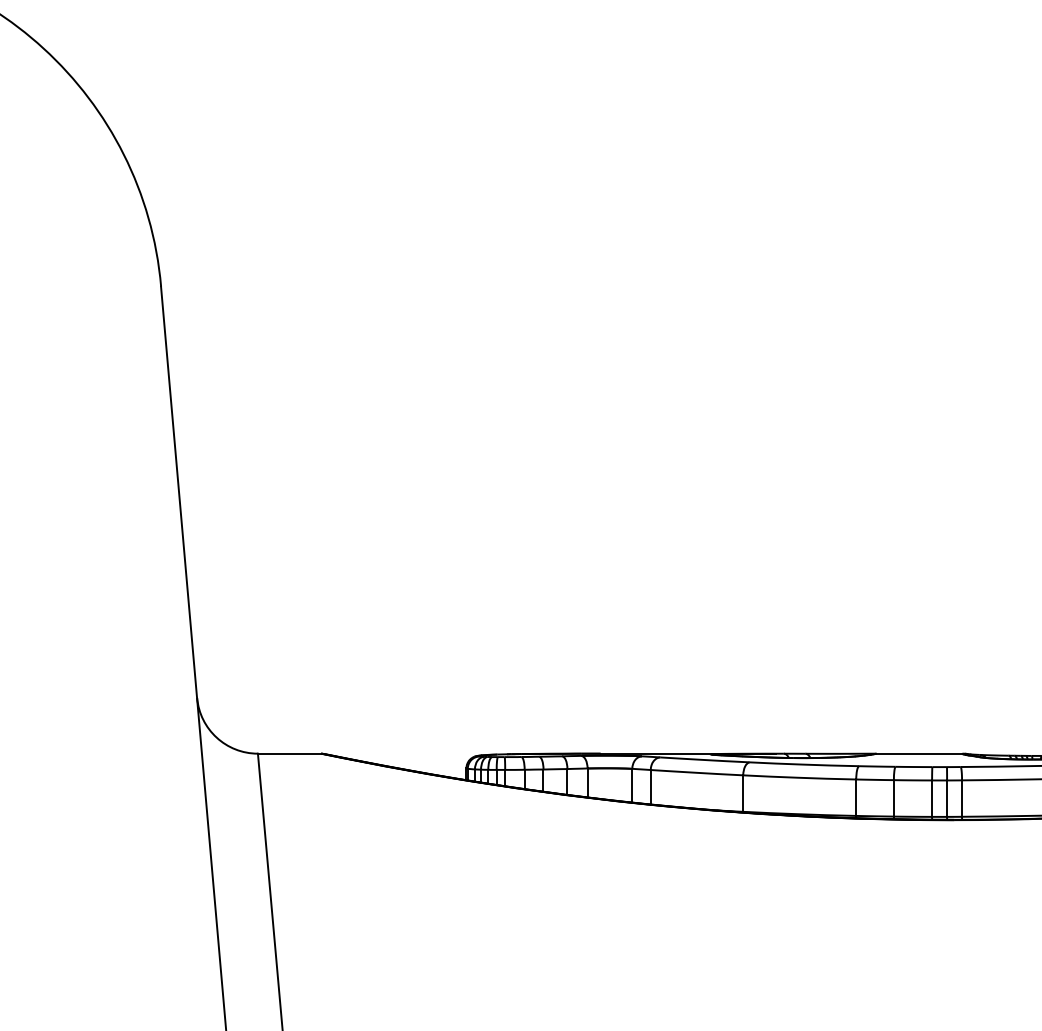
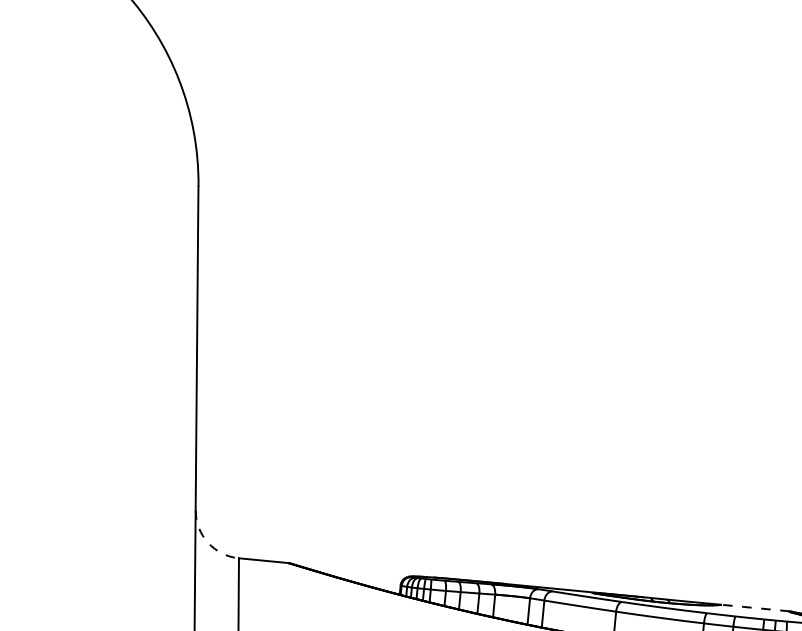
arc: (216, 737) -> (207, 542), solid -> dashed
line: (917, 753) -> (753, 607), solid -> dashed

